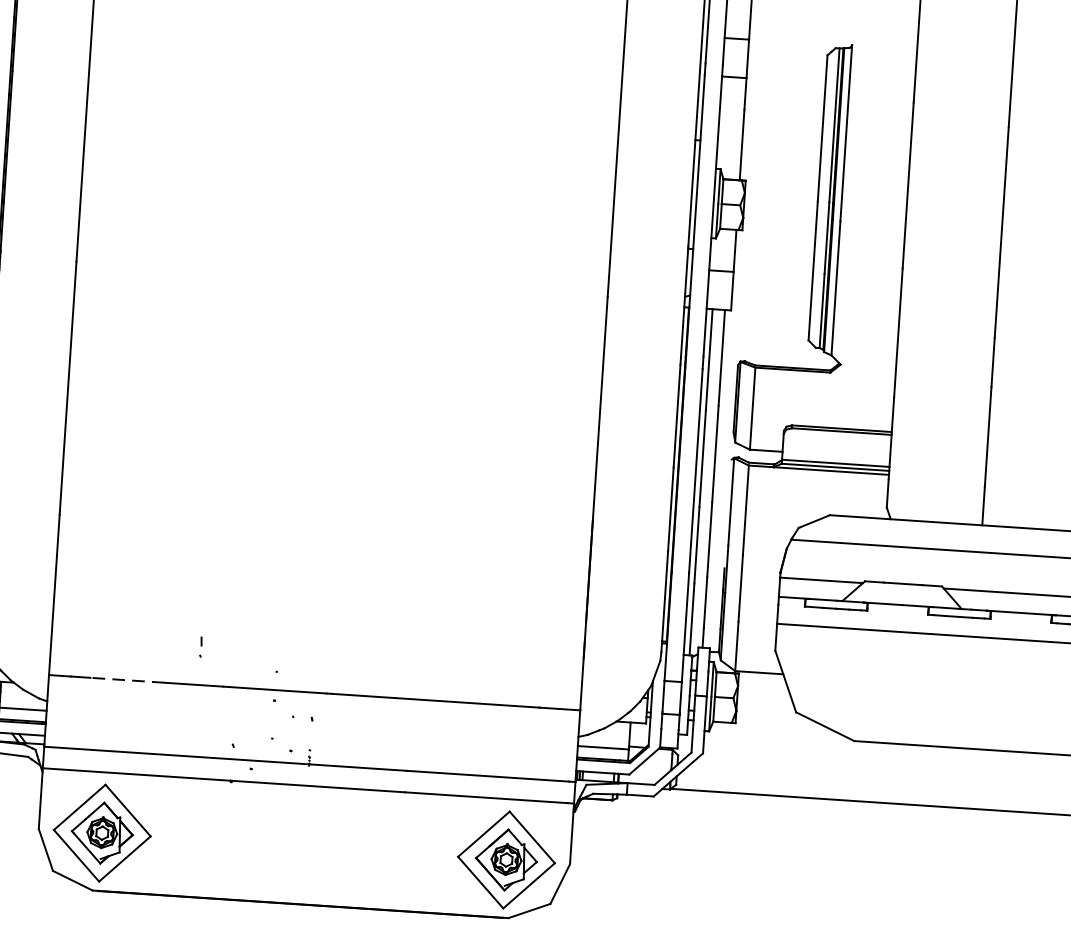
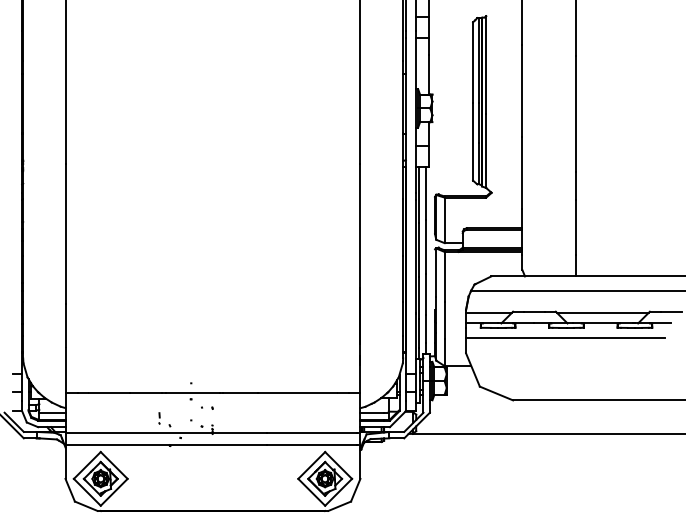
line: (200, 647) -> (159, 418), moved
line: (126, 680) -> (108, 393), dashed -> solid

